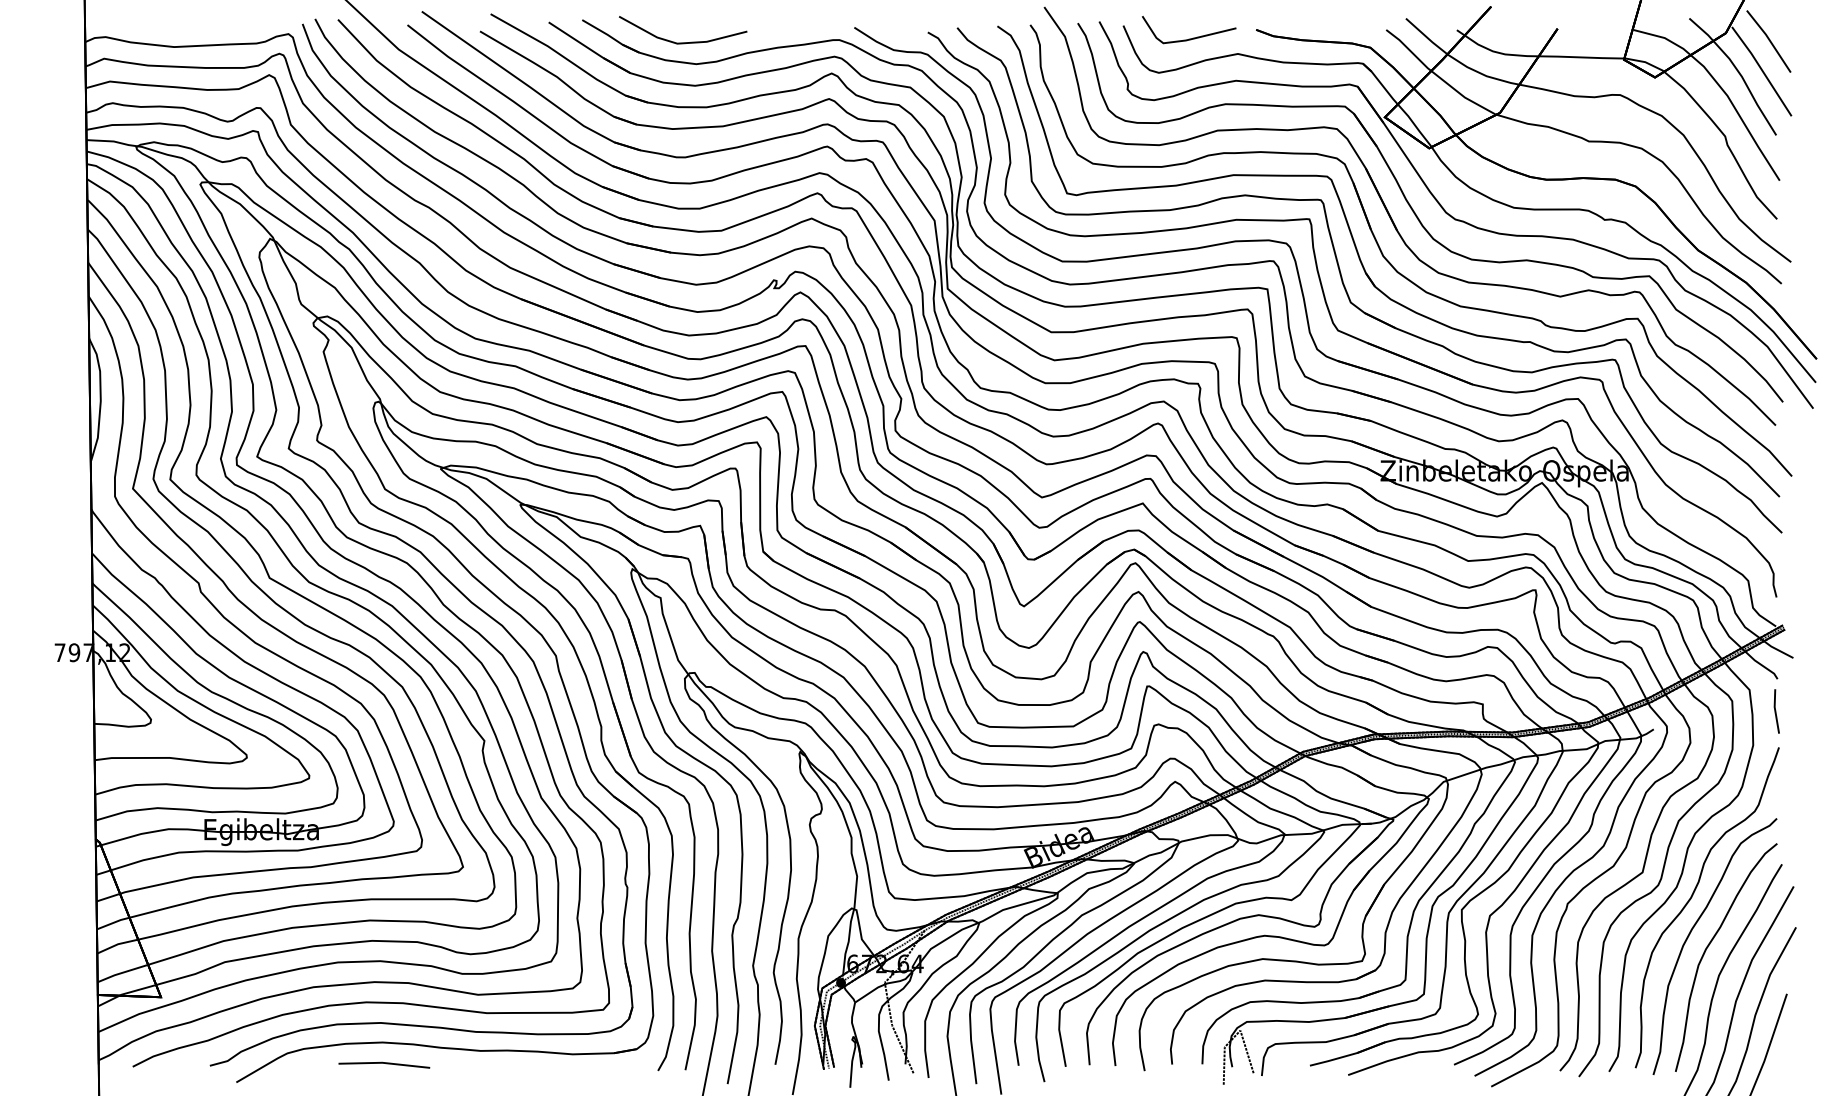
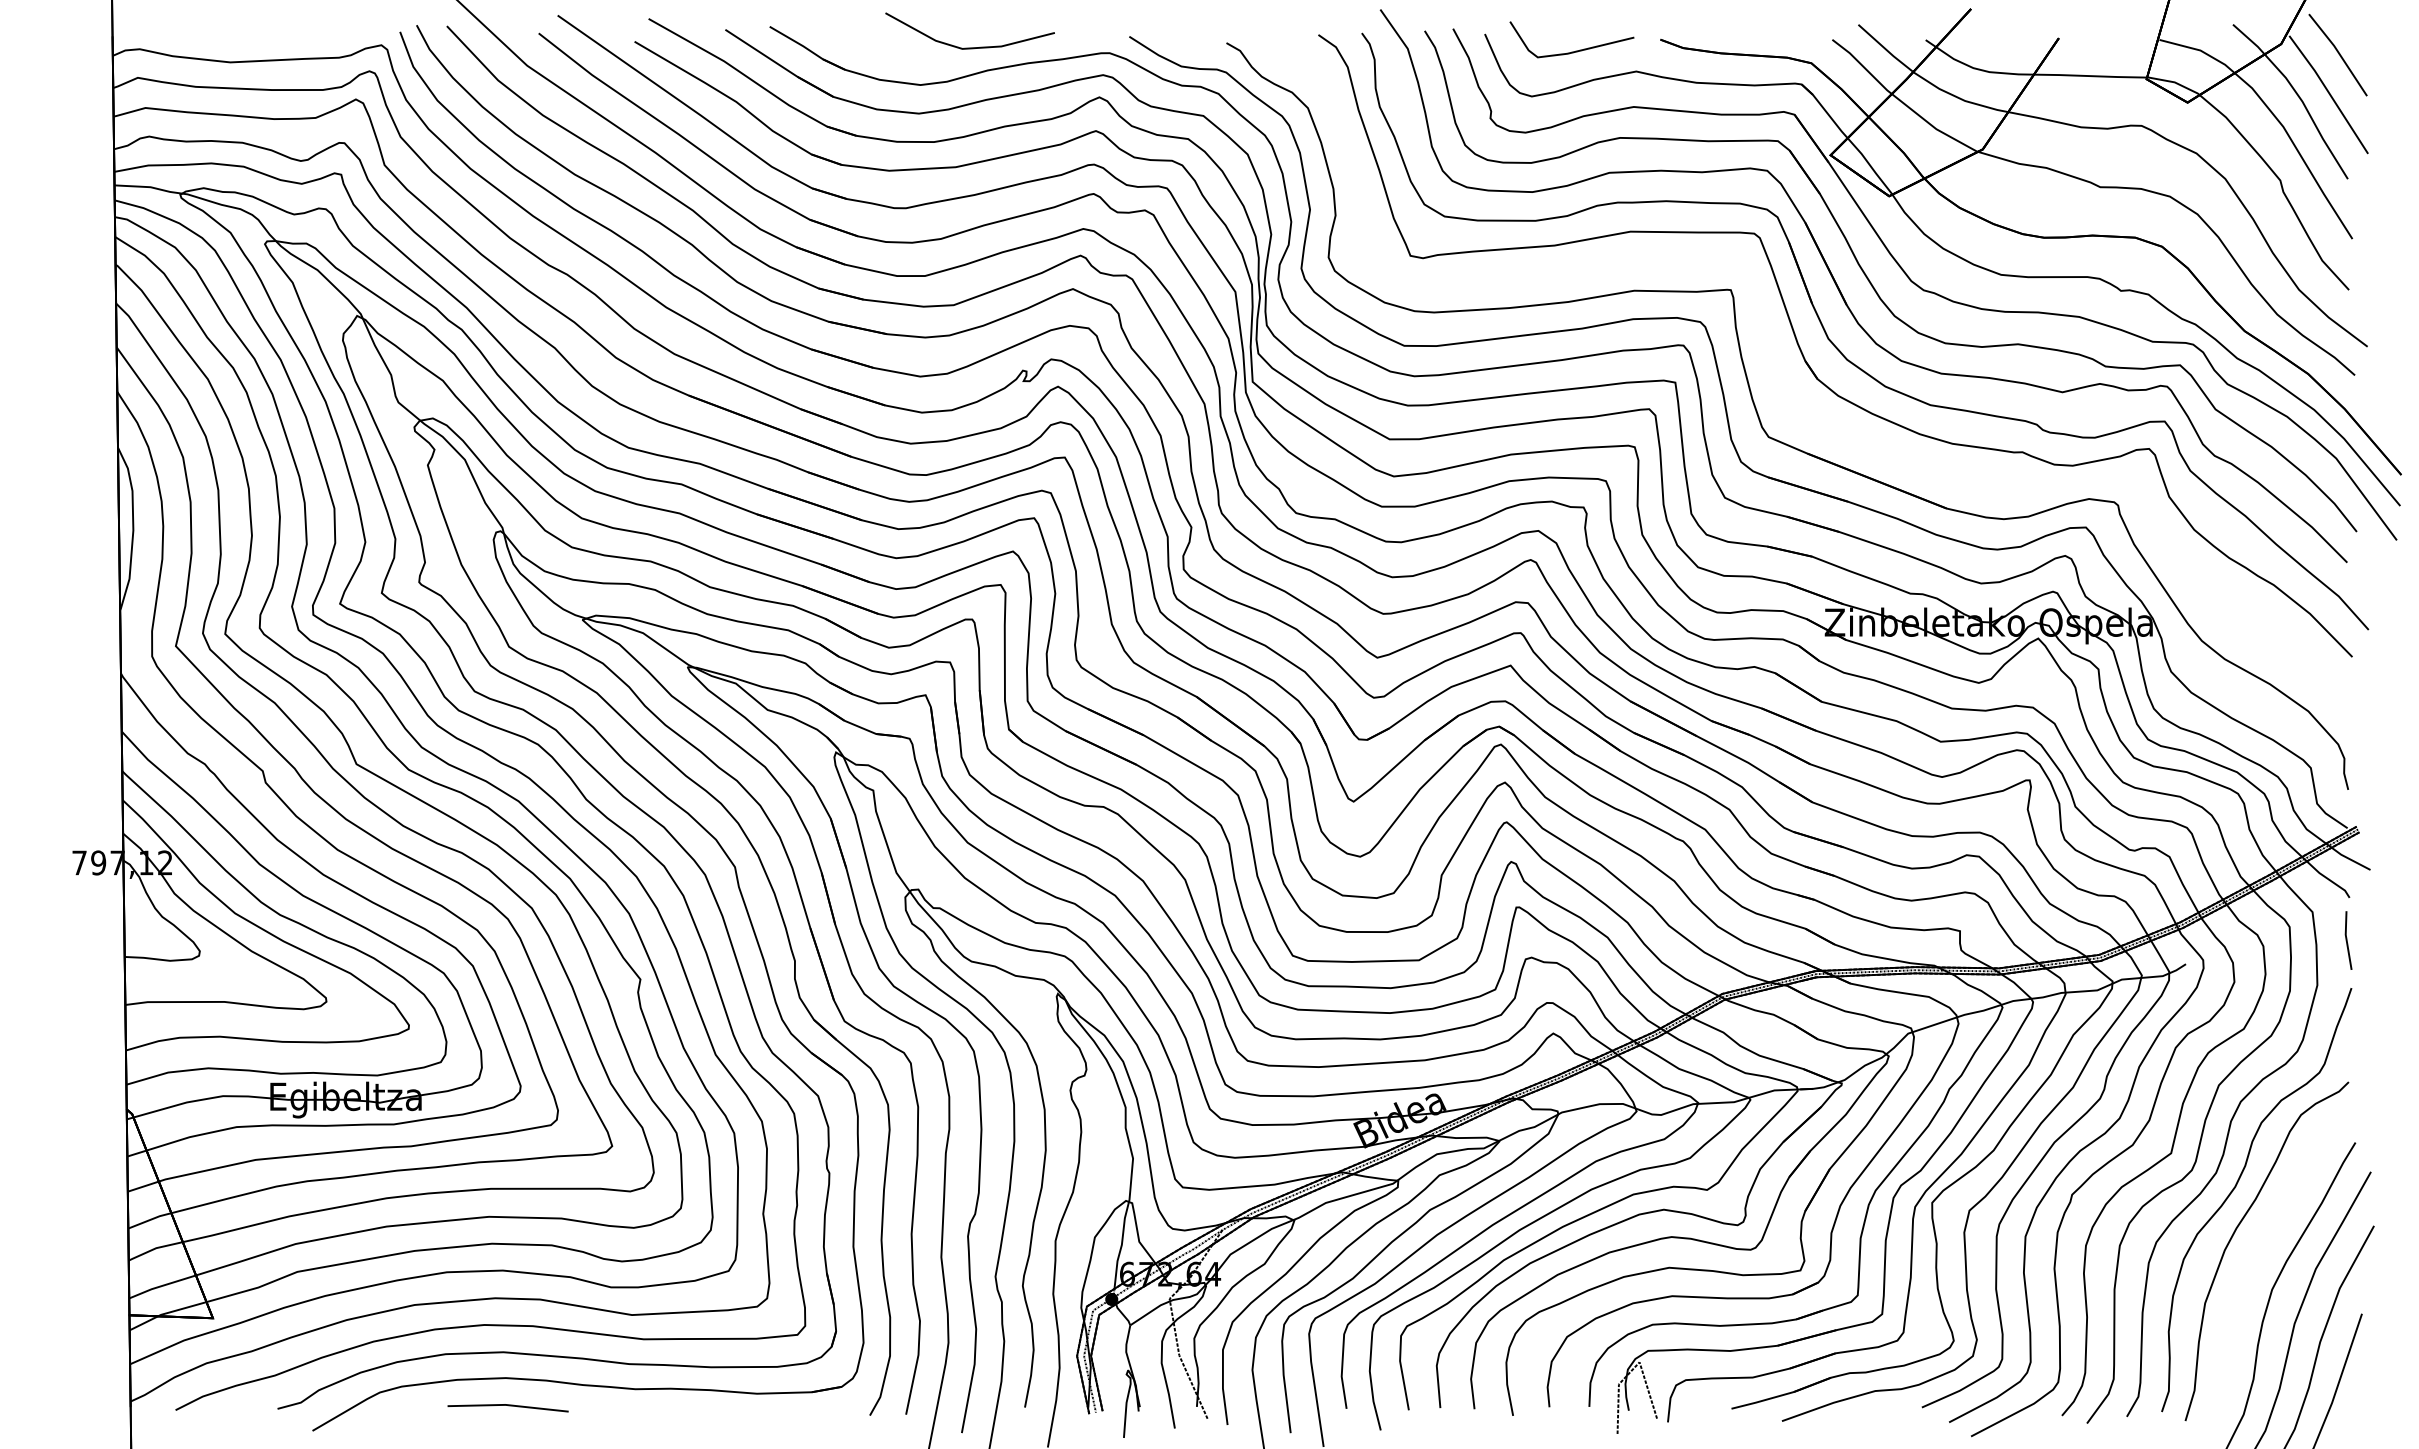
line: (682, 42) -> (969, 47), moved
part: (1347, 290) -> (1780, 384), removed
curve: (1708, 946) -> (2258, 1251), removed

